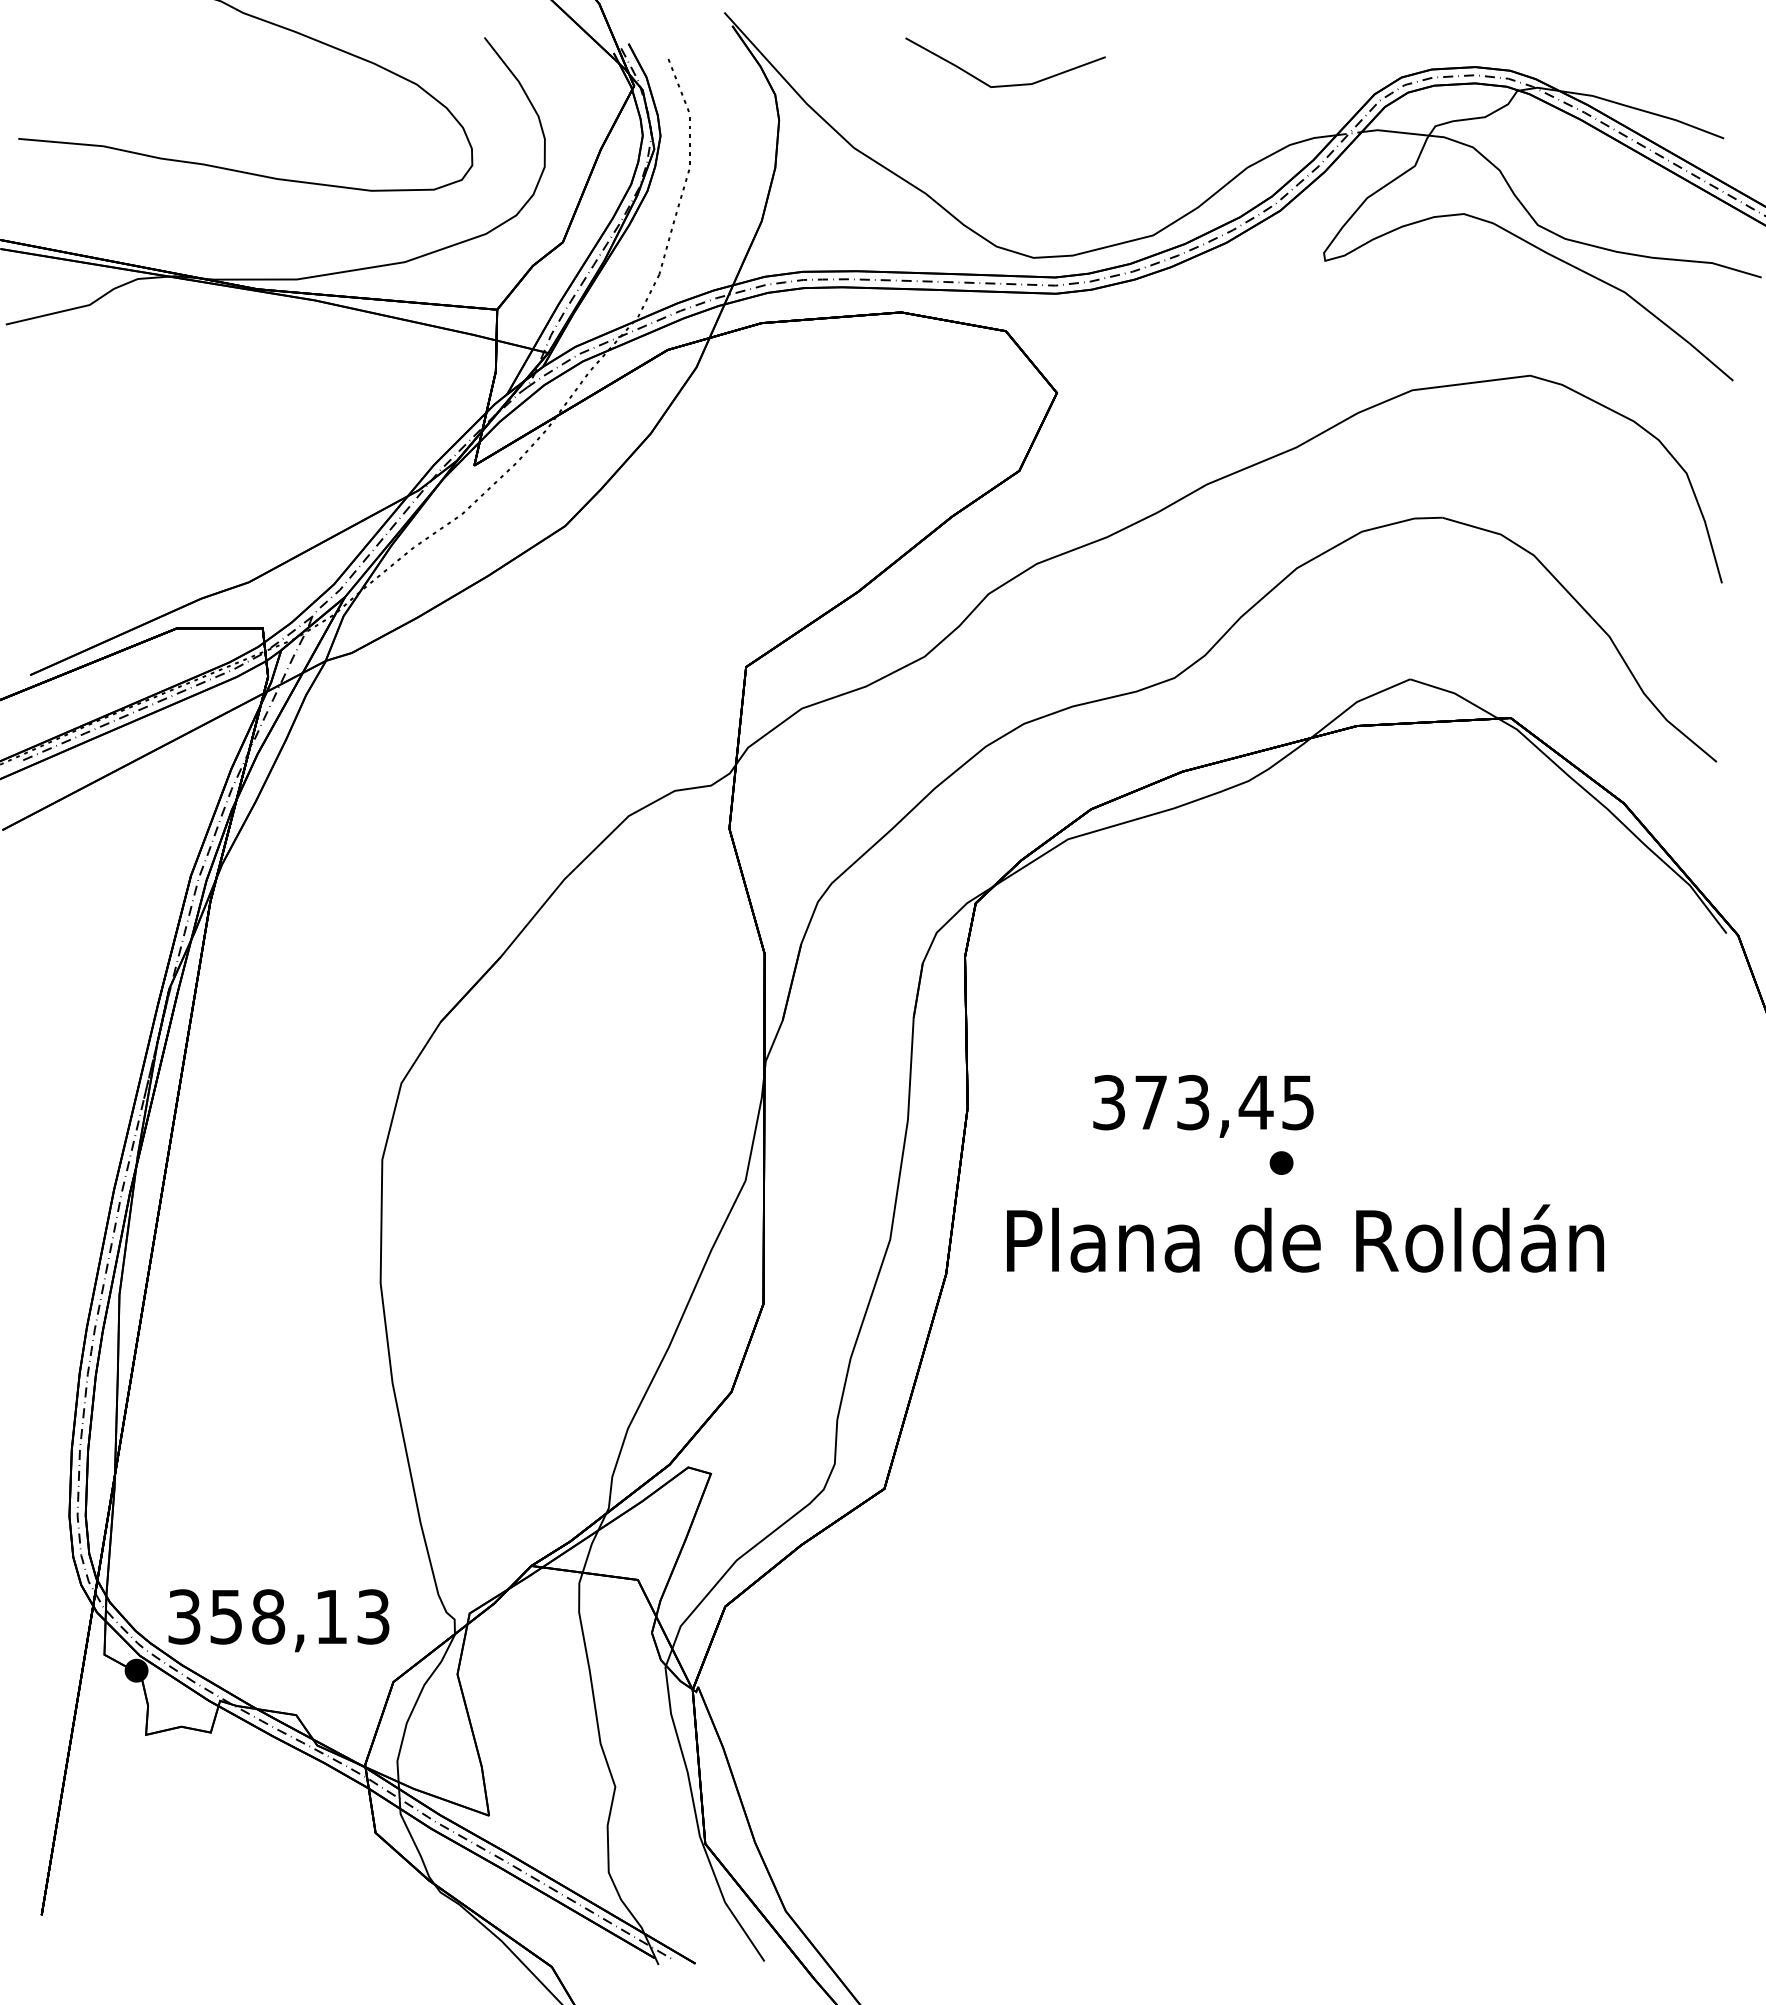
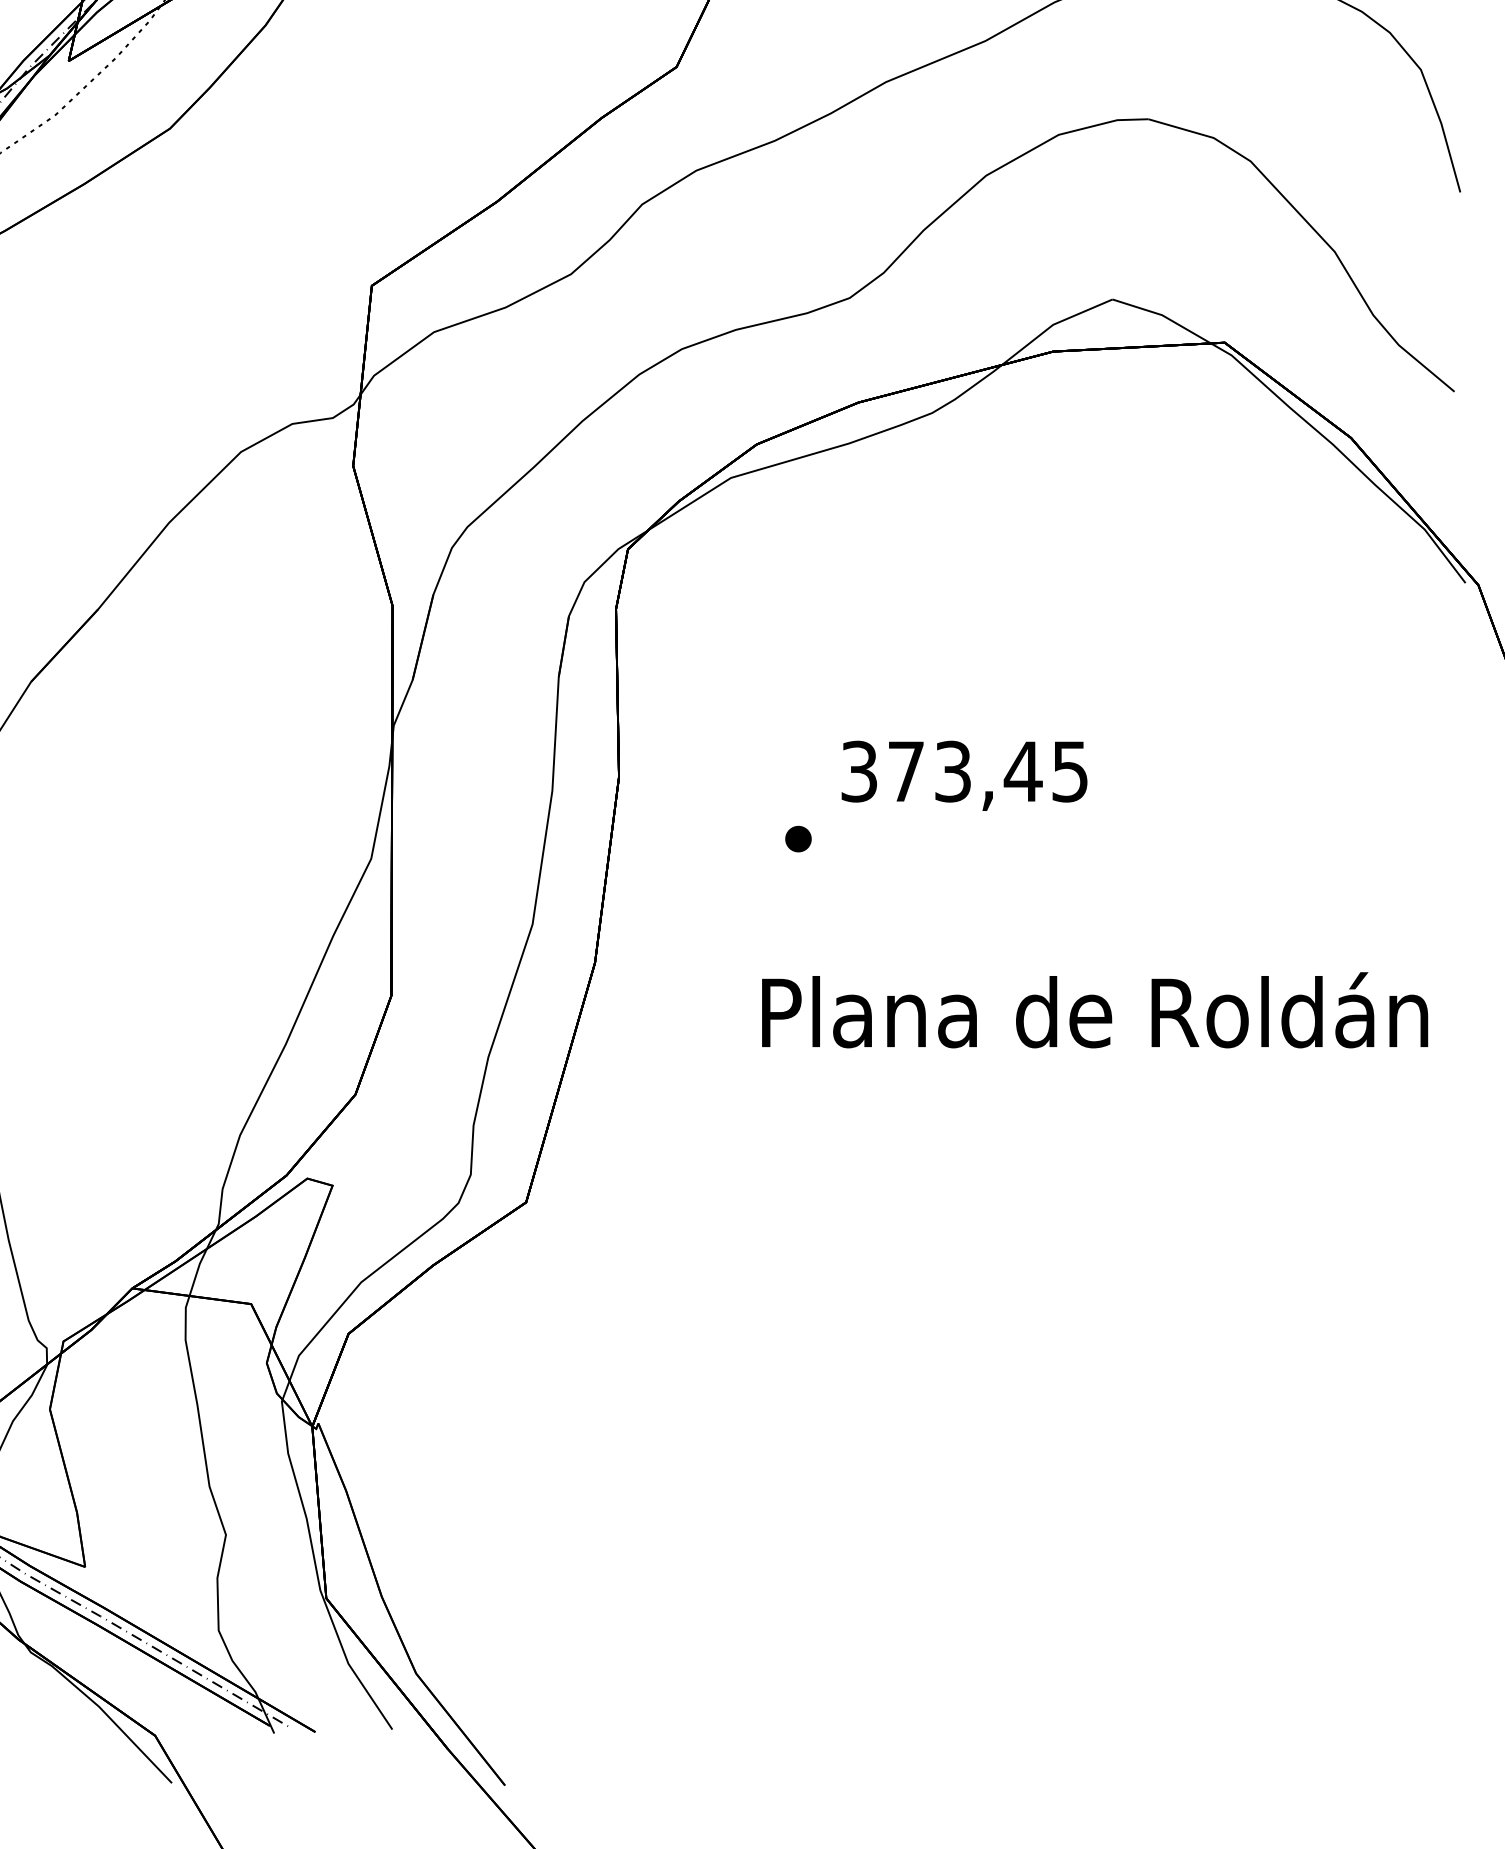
text: (1203, 1106) -> (964, 775), moved
part: (1281, 1162) -> (798, 838), moved
text: (1305, 1238) -> (1095, 1010), moved

